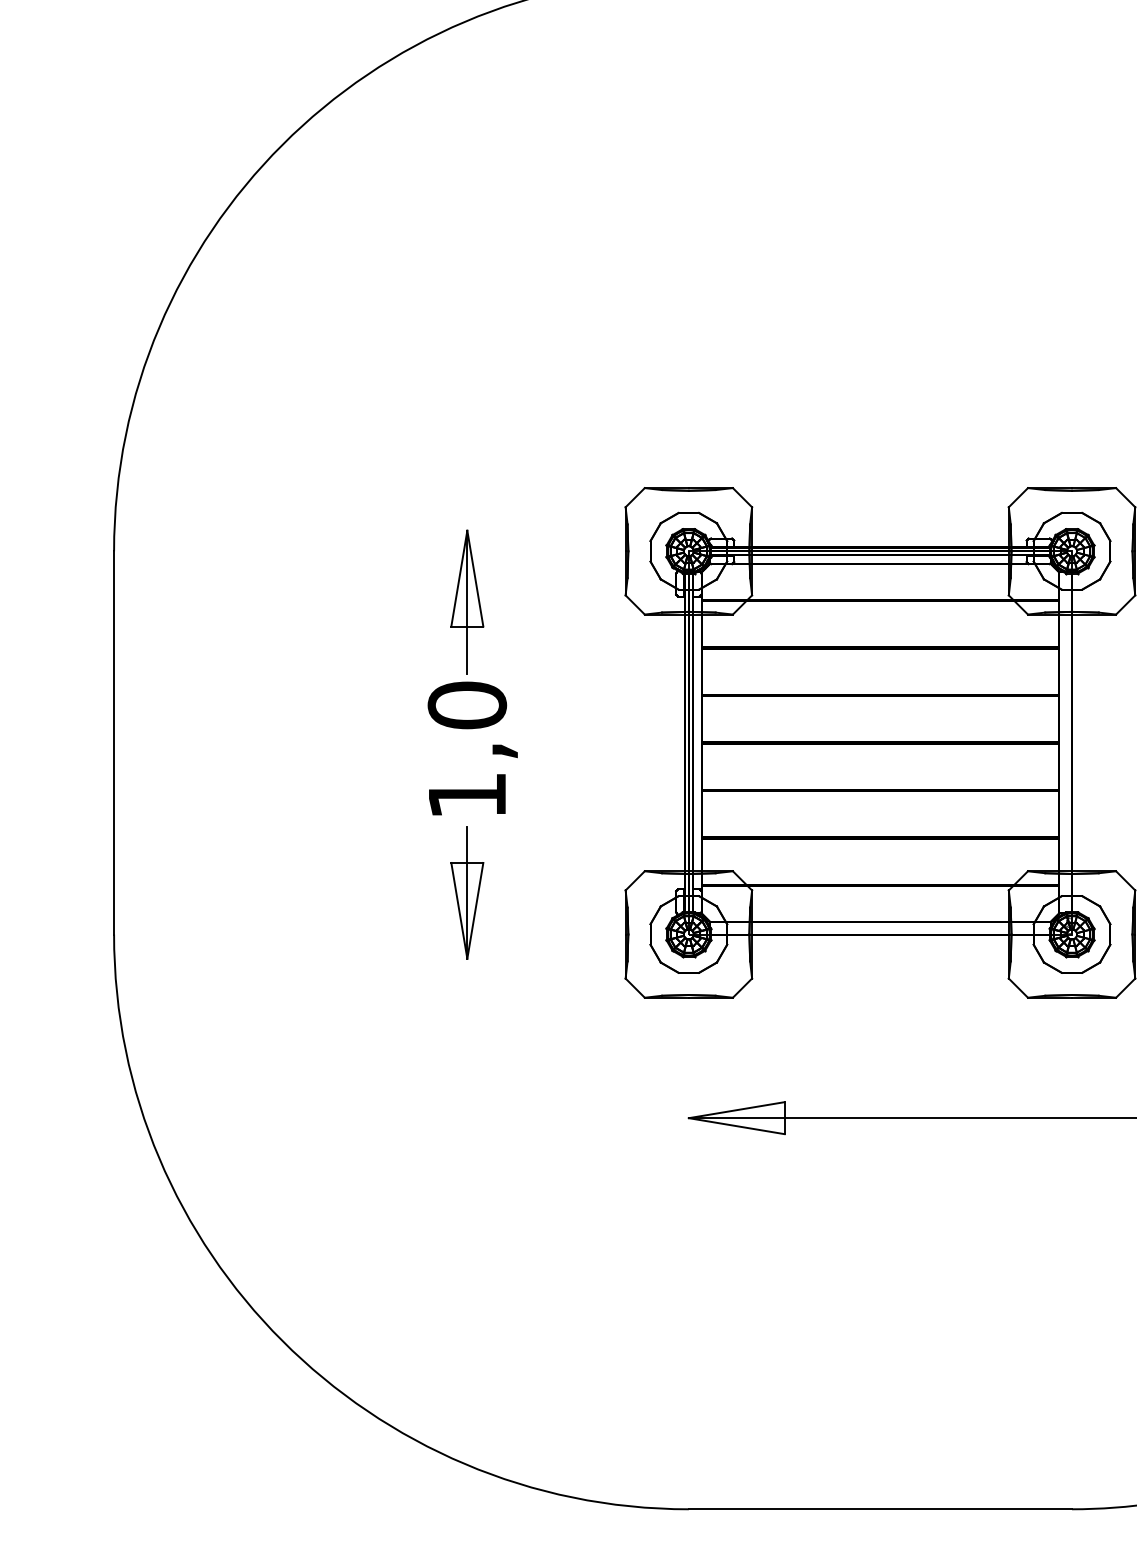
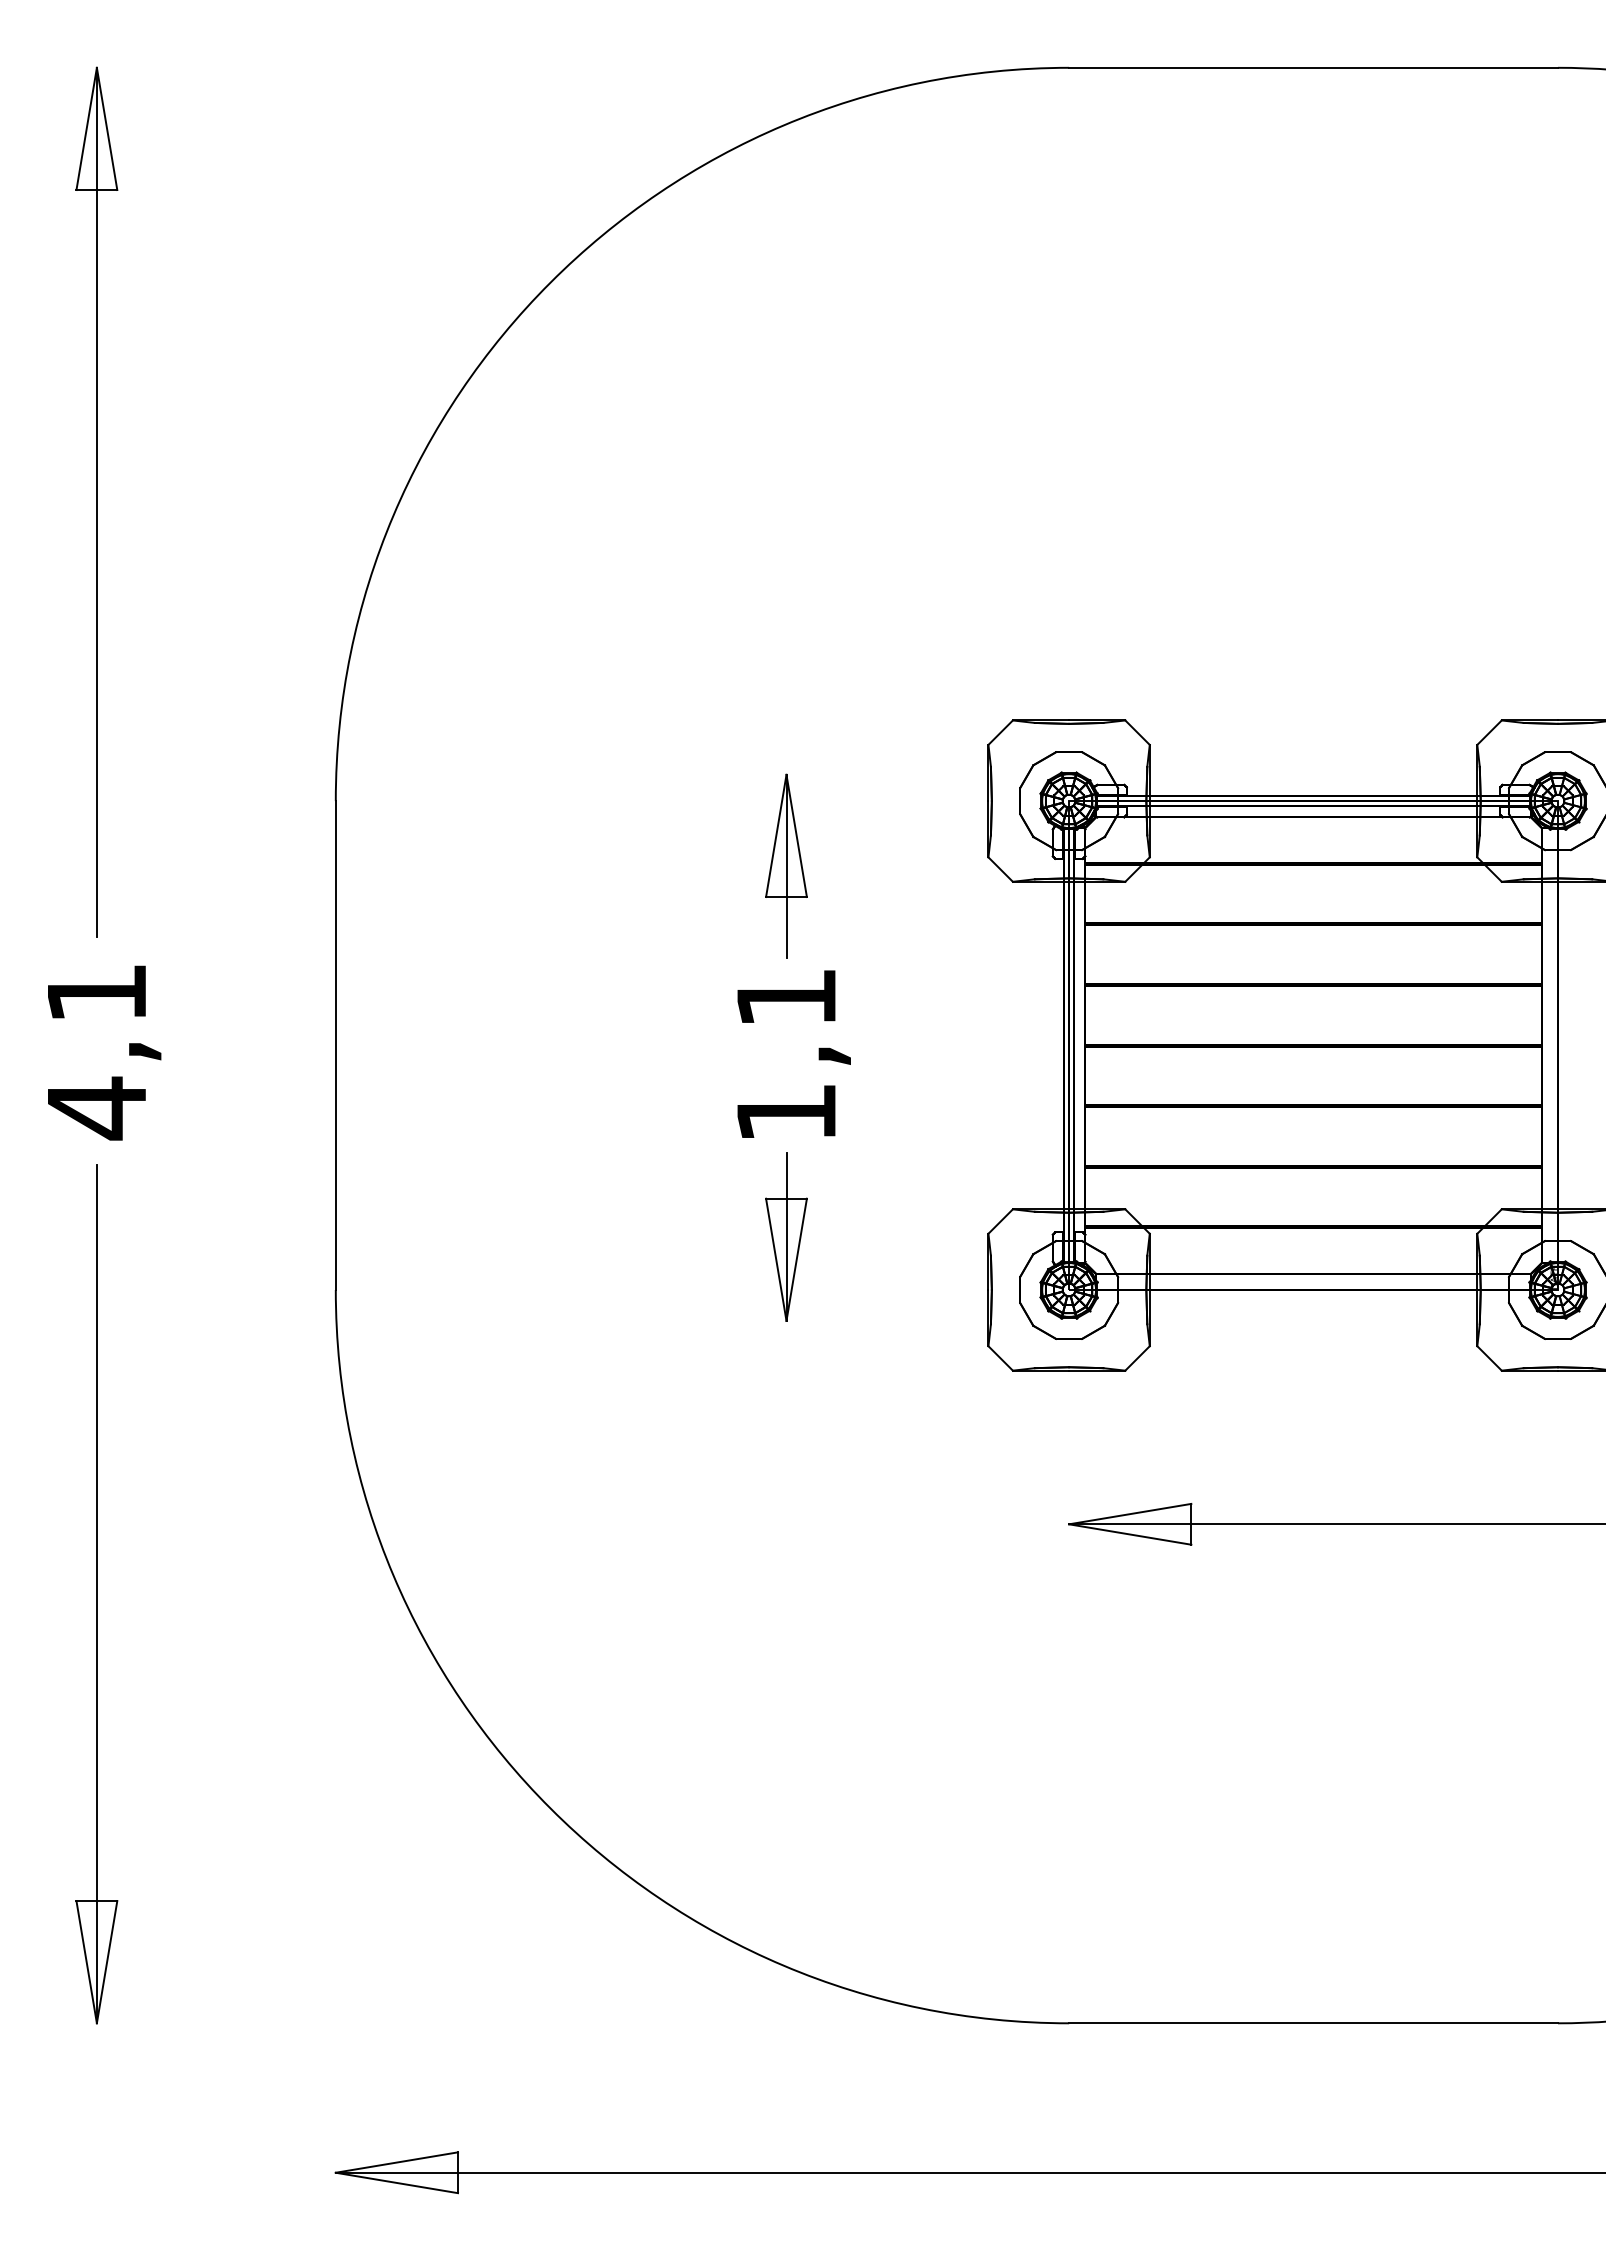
text: (467, 705) -> (786, 997), 1,0 -> 1,1

